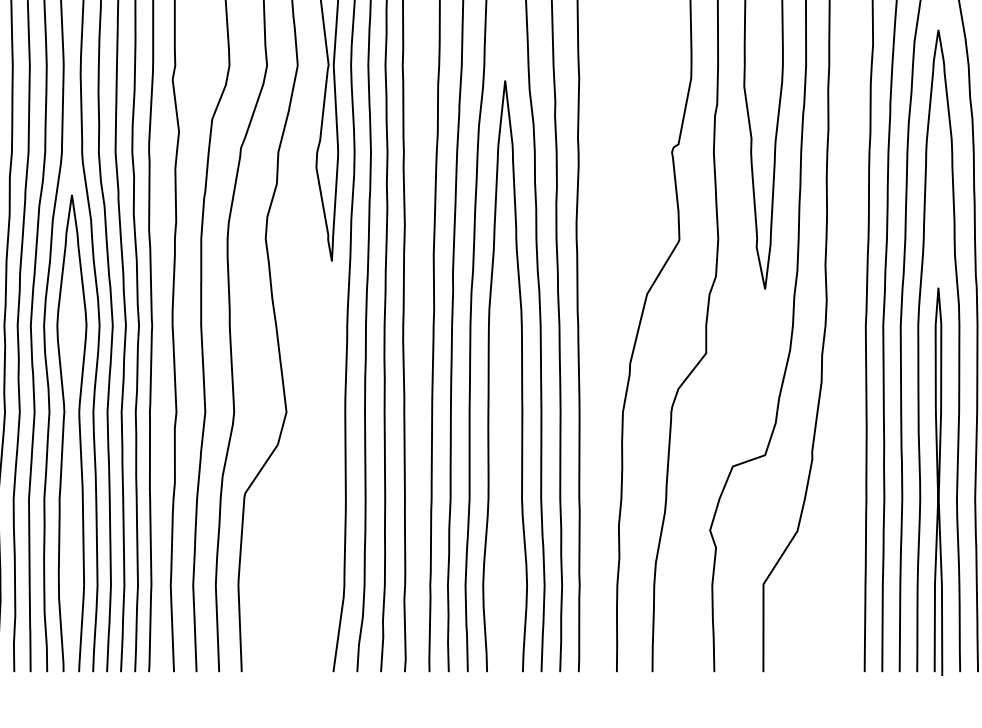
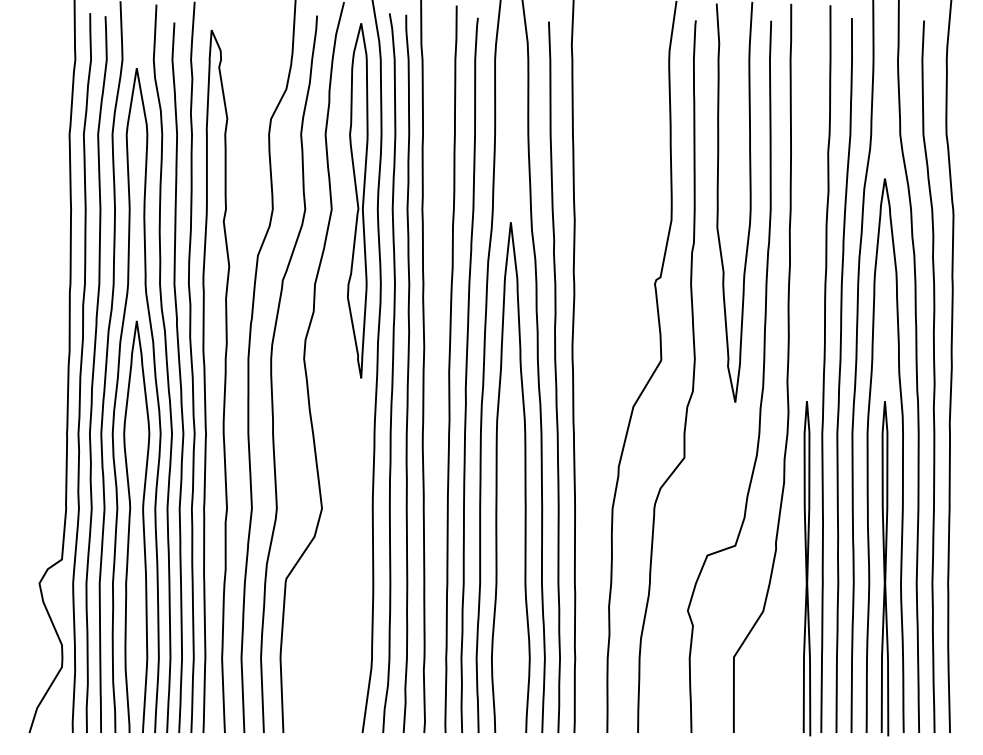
curve: (847, 481) -> (806, 568), added

